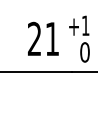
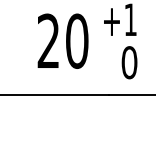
text: (52, 38) -> (77, 40), 21 -> 20

